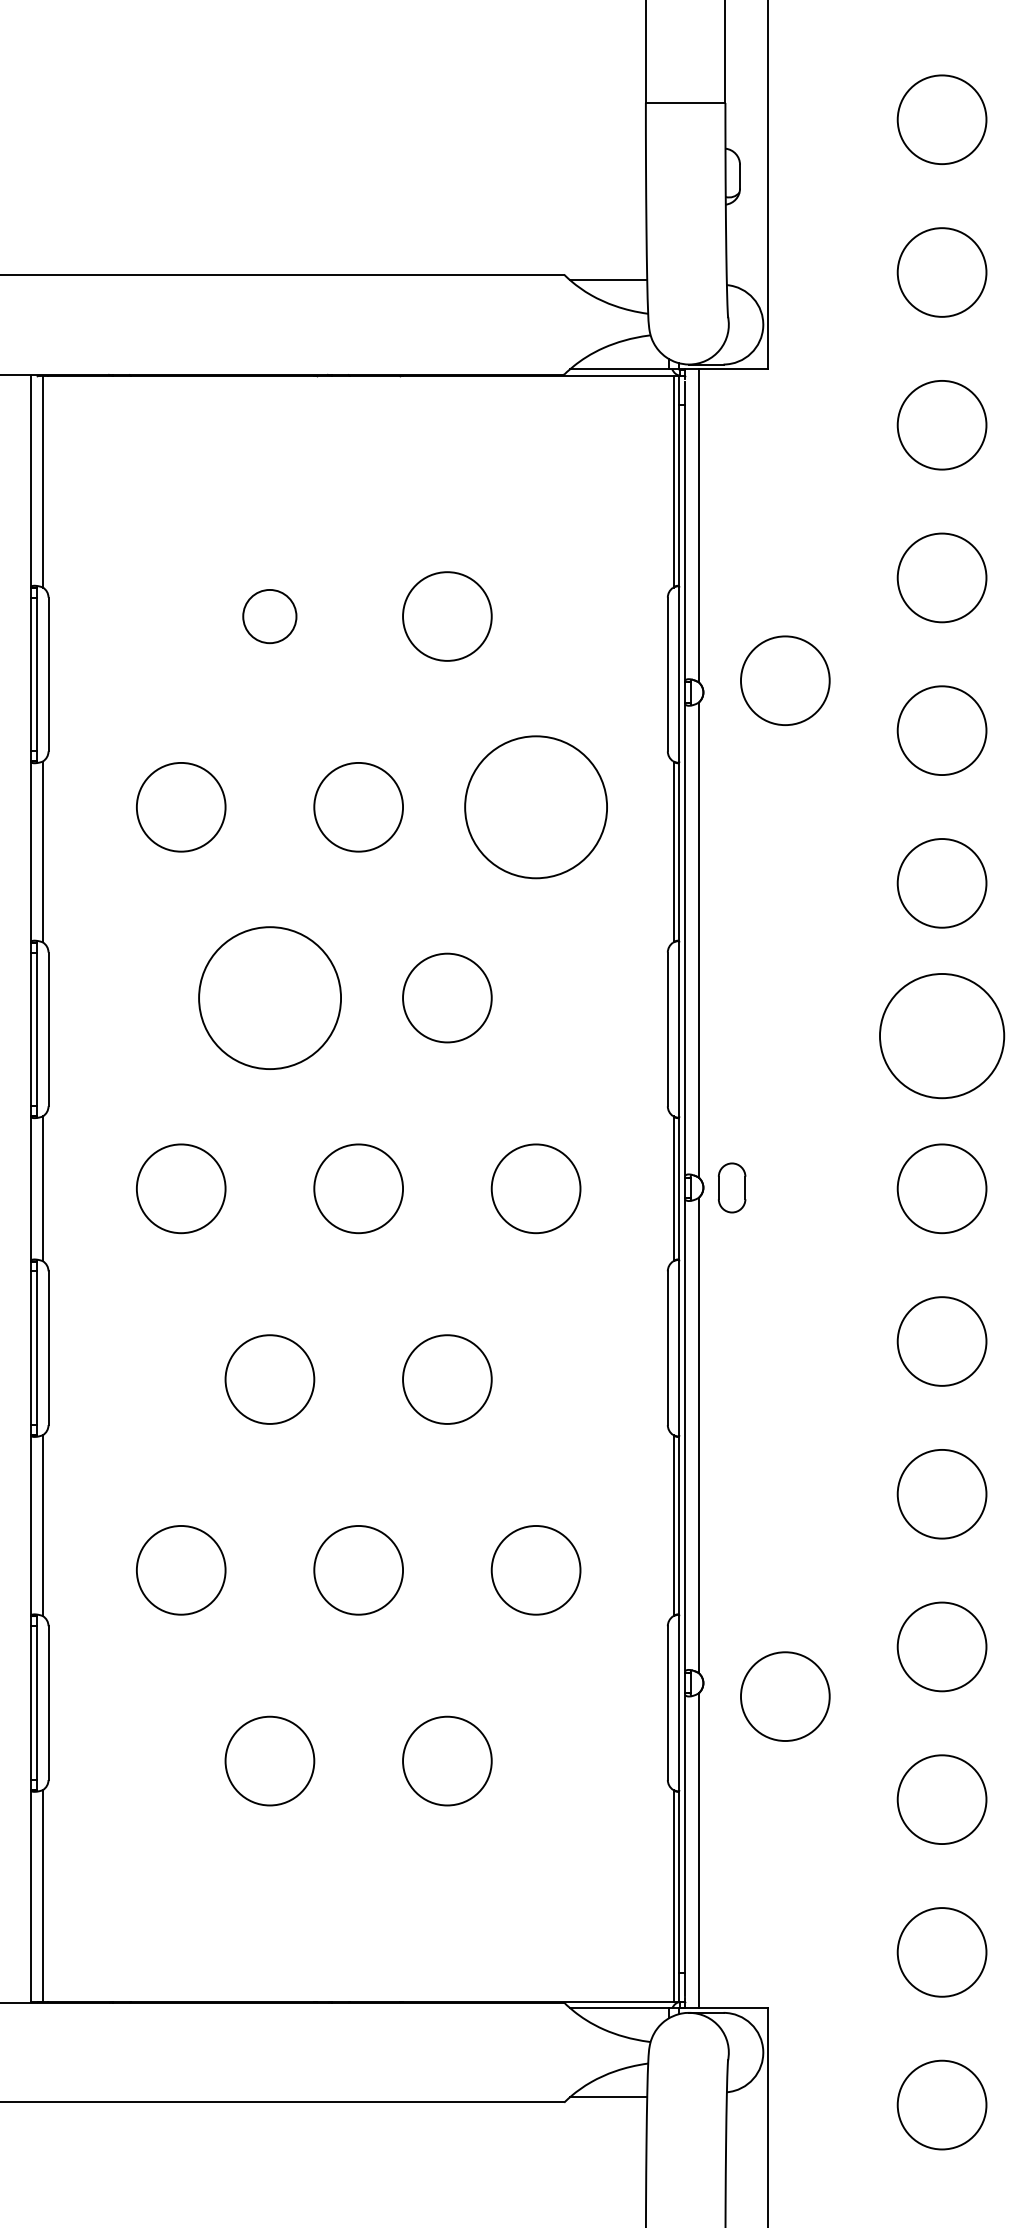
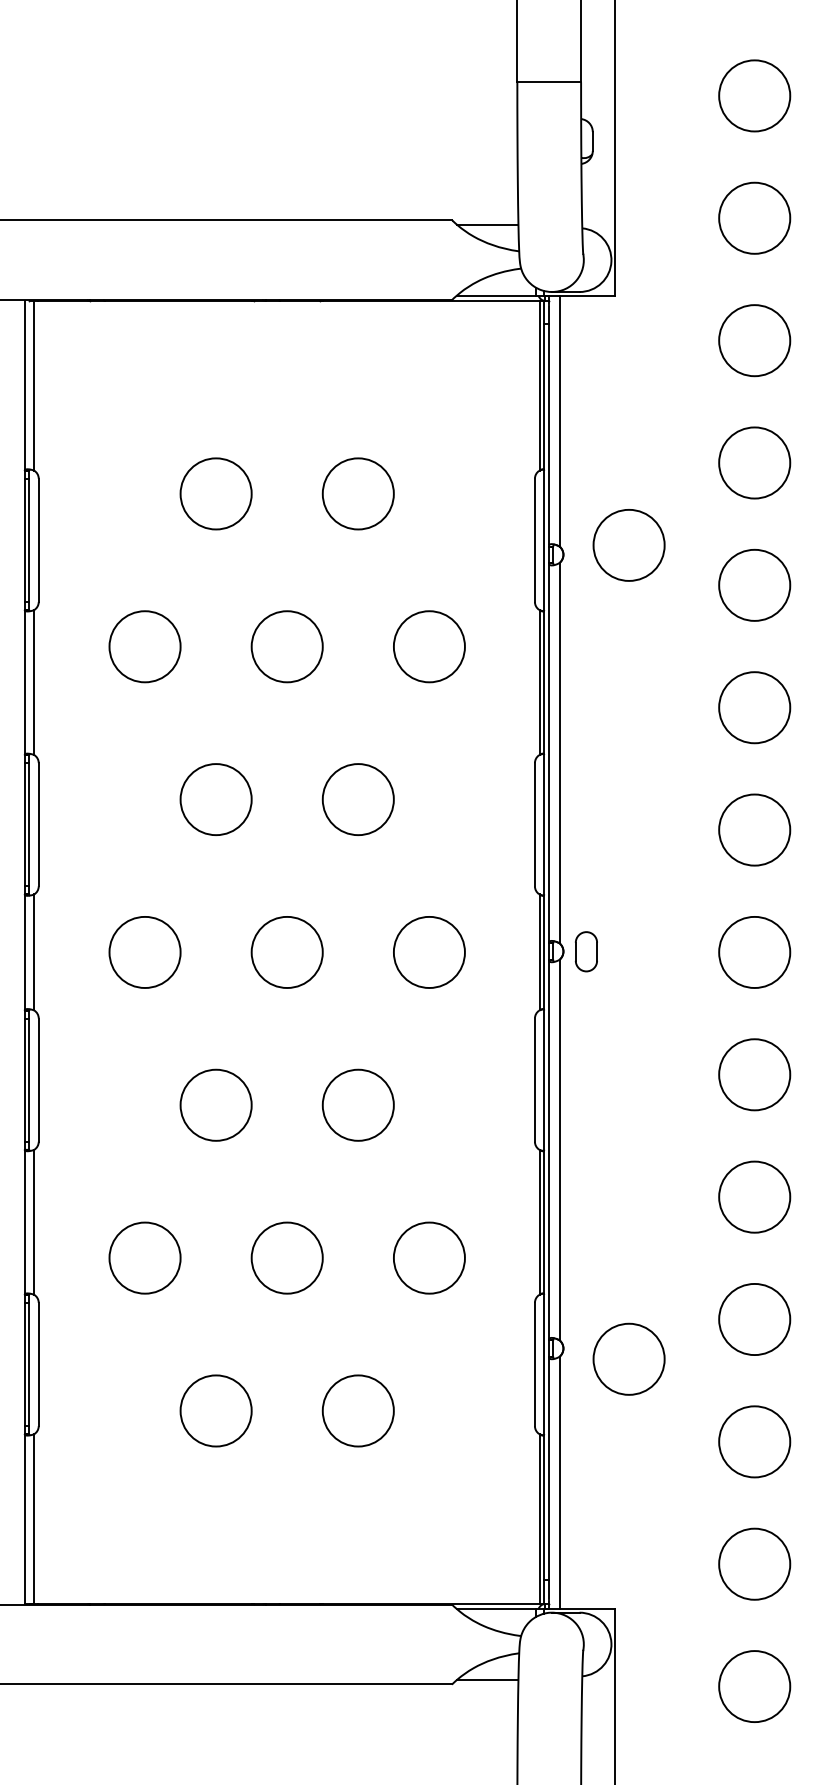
circle: (269, 616) -> (215, 493), size x1.67
circle: (534, 806) -> (428, 646), size x0.62
circle: (269, 997) -> (215, 799), size x0.62
circle: (941, 1035) -> (754, 829), size x0.71

